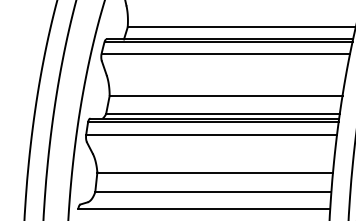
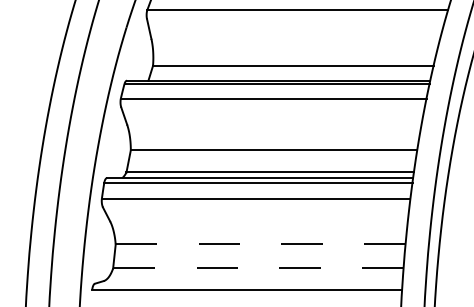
line: (215, 172) -> (260, 244), solid -> dashed
line: (212, 192) -> (257, 268), solid -> dashed

